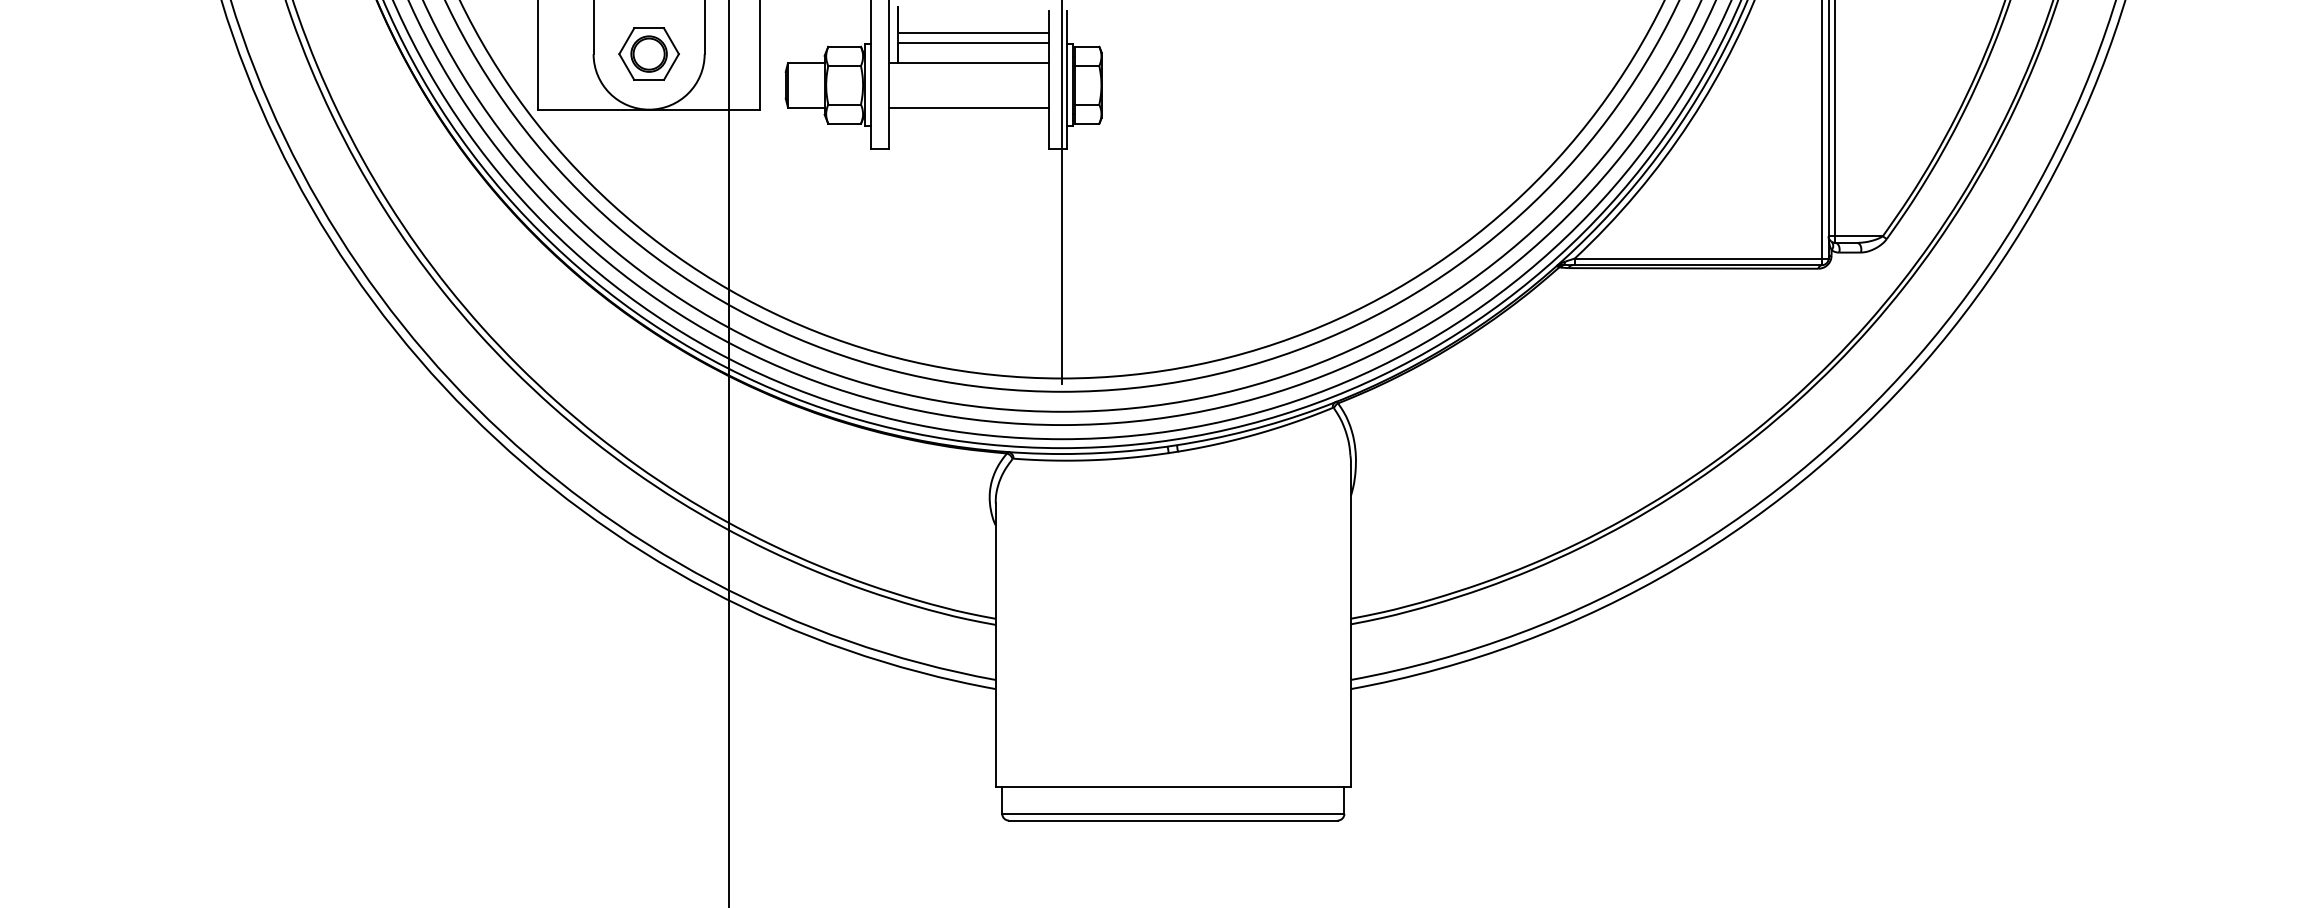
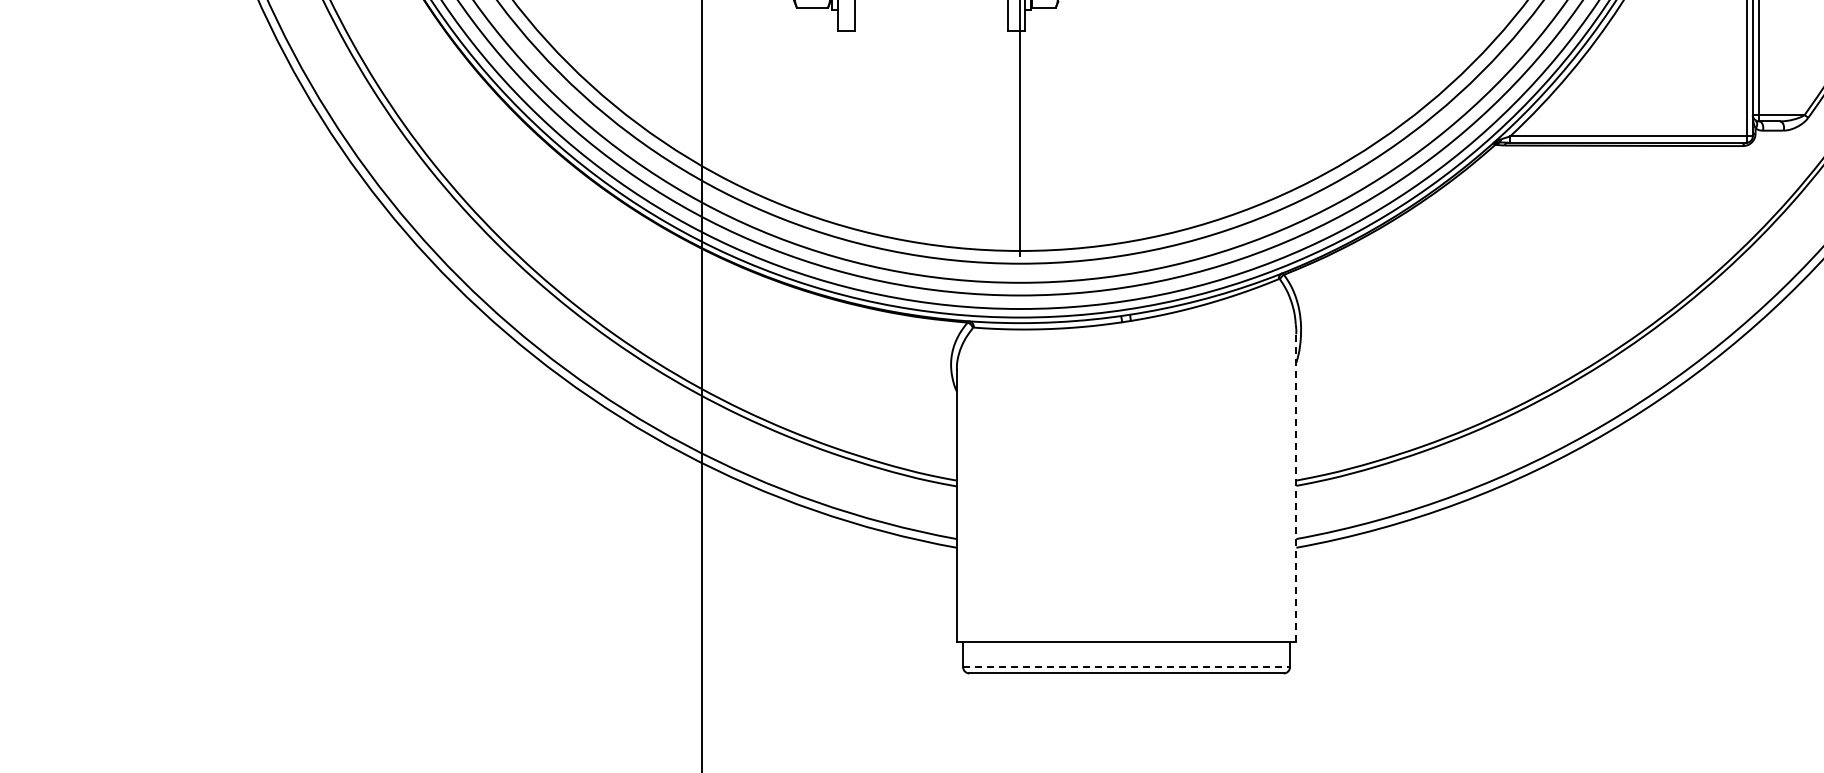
line: (1351, 626) -> (1296, 487), solid -> dashed
line: (1173, 813) -> (1126, 666), solid -> dashed

